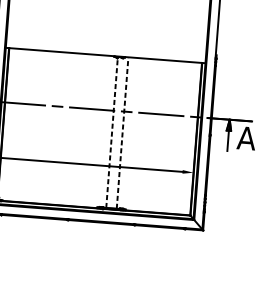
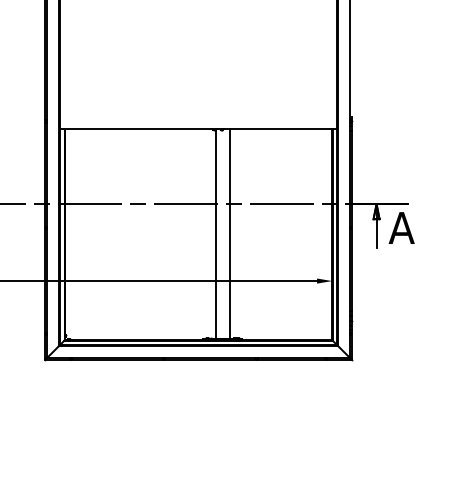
line: (111, 132) -> (215, 234), dashed -> solid
line: (122, 132) -> (230, 233), dashed -> solid

